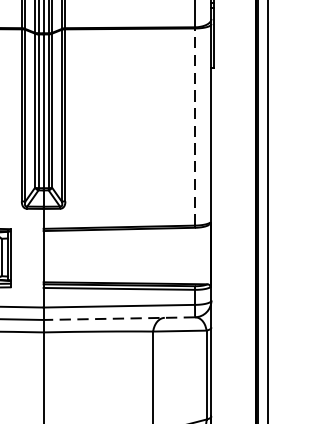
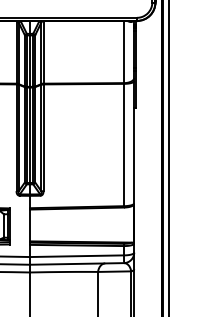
line: (194, 126) -> (123, 144), dashed -> solid
line: (120, 317) -> (77, 263), dashed -> solid

